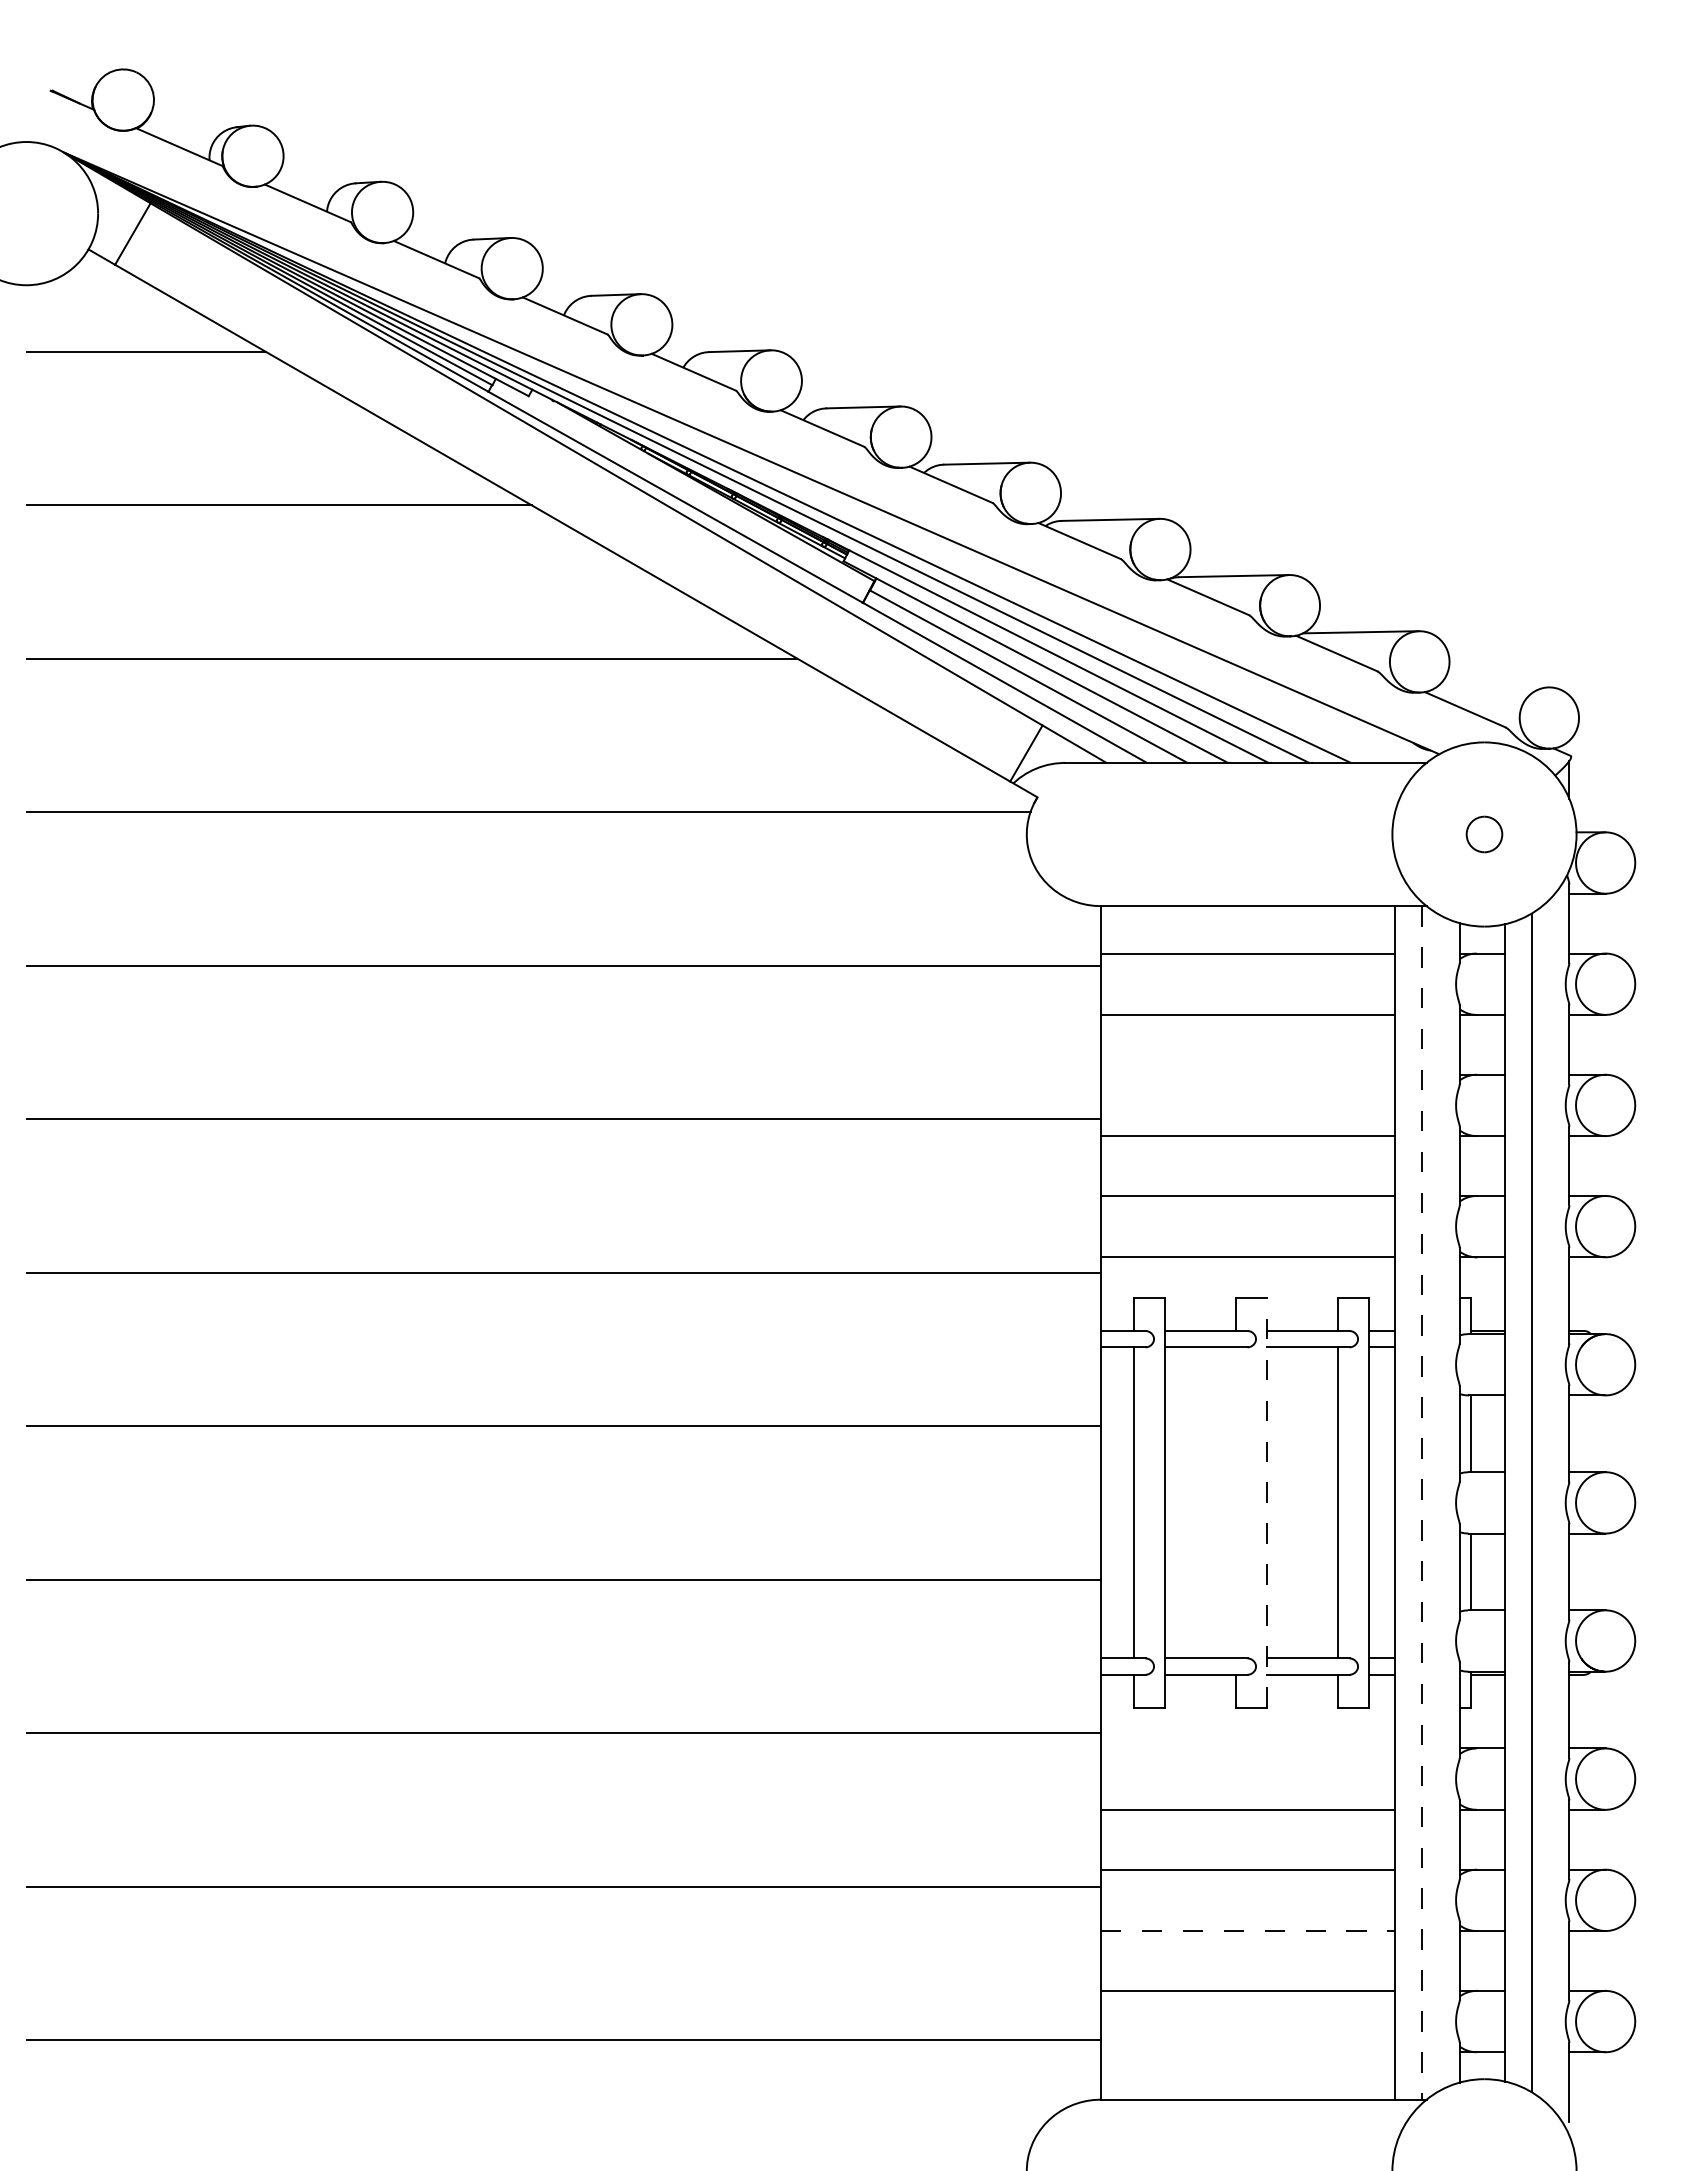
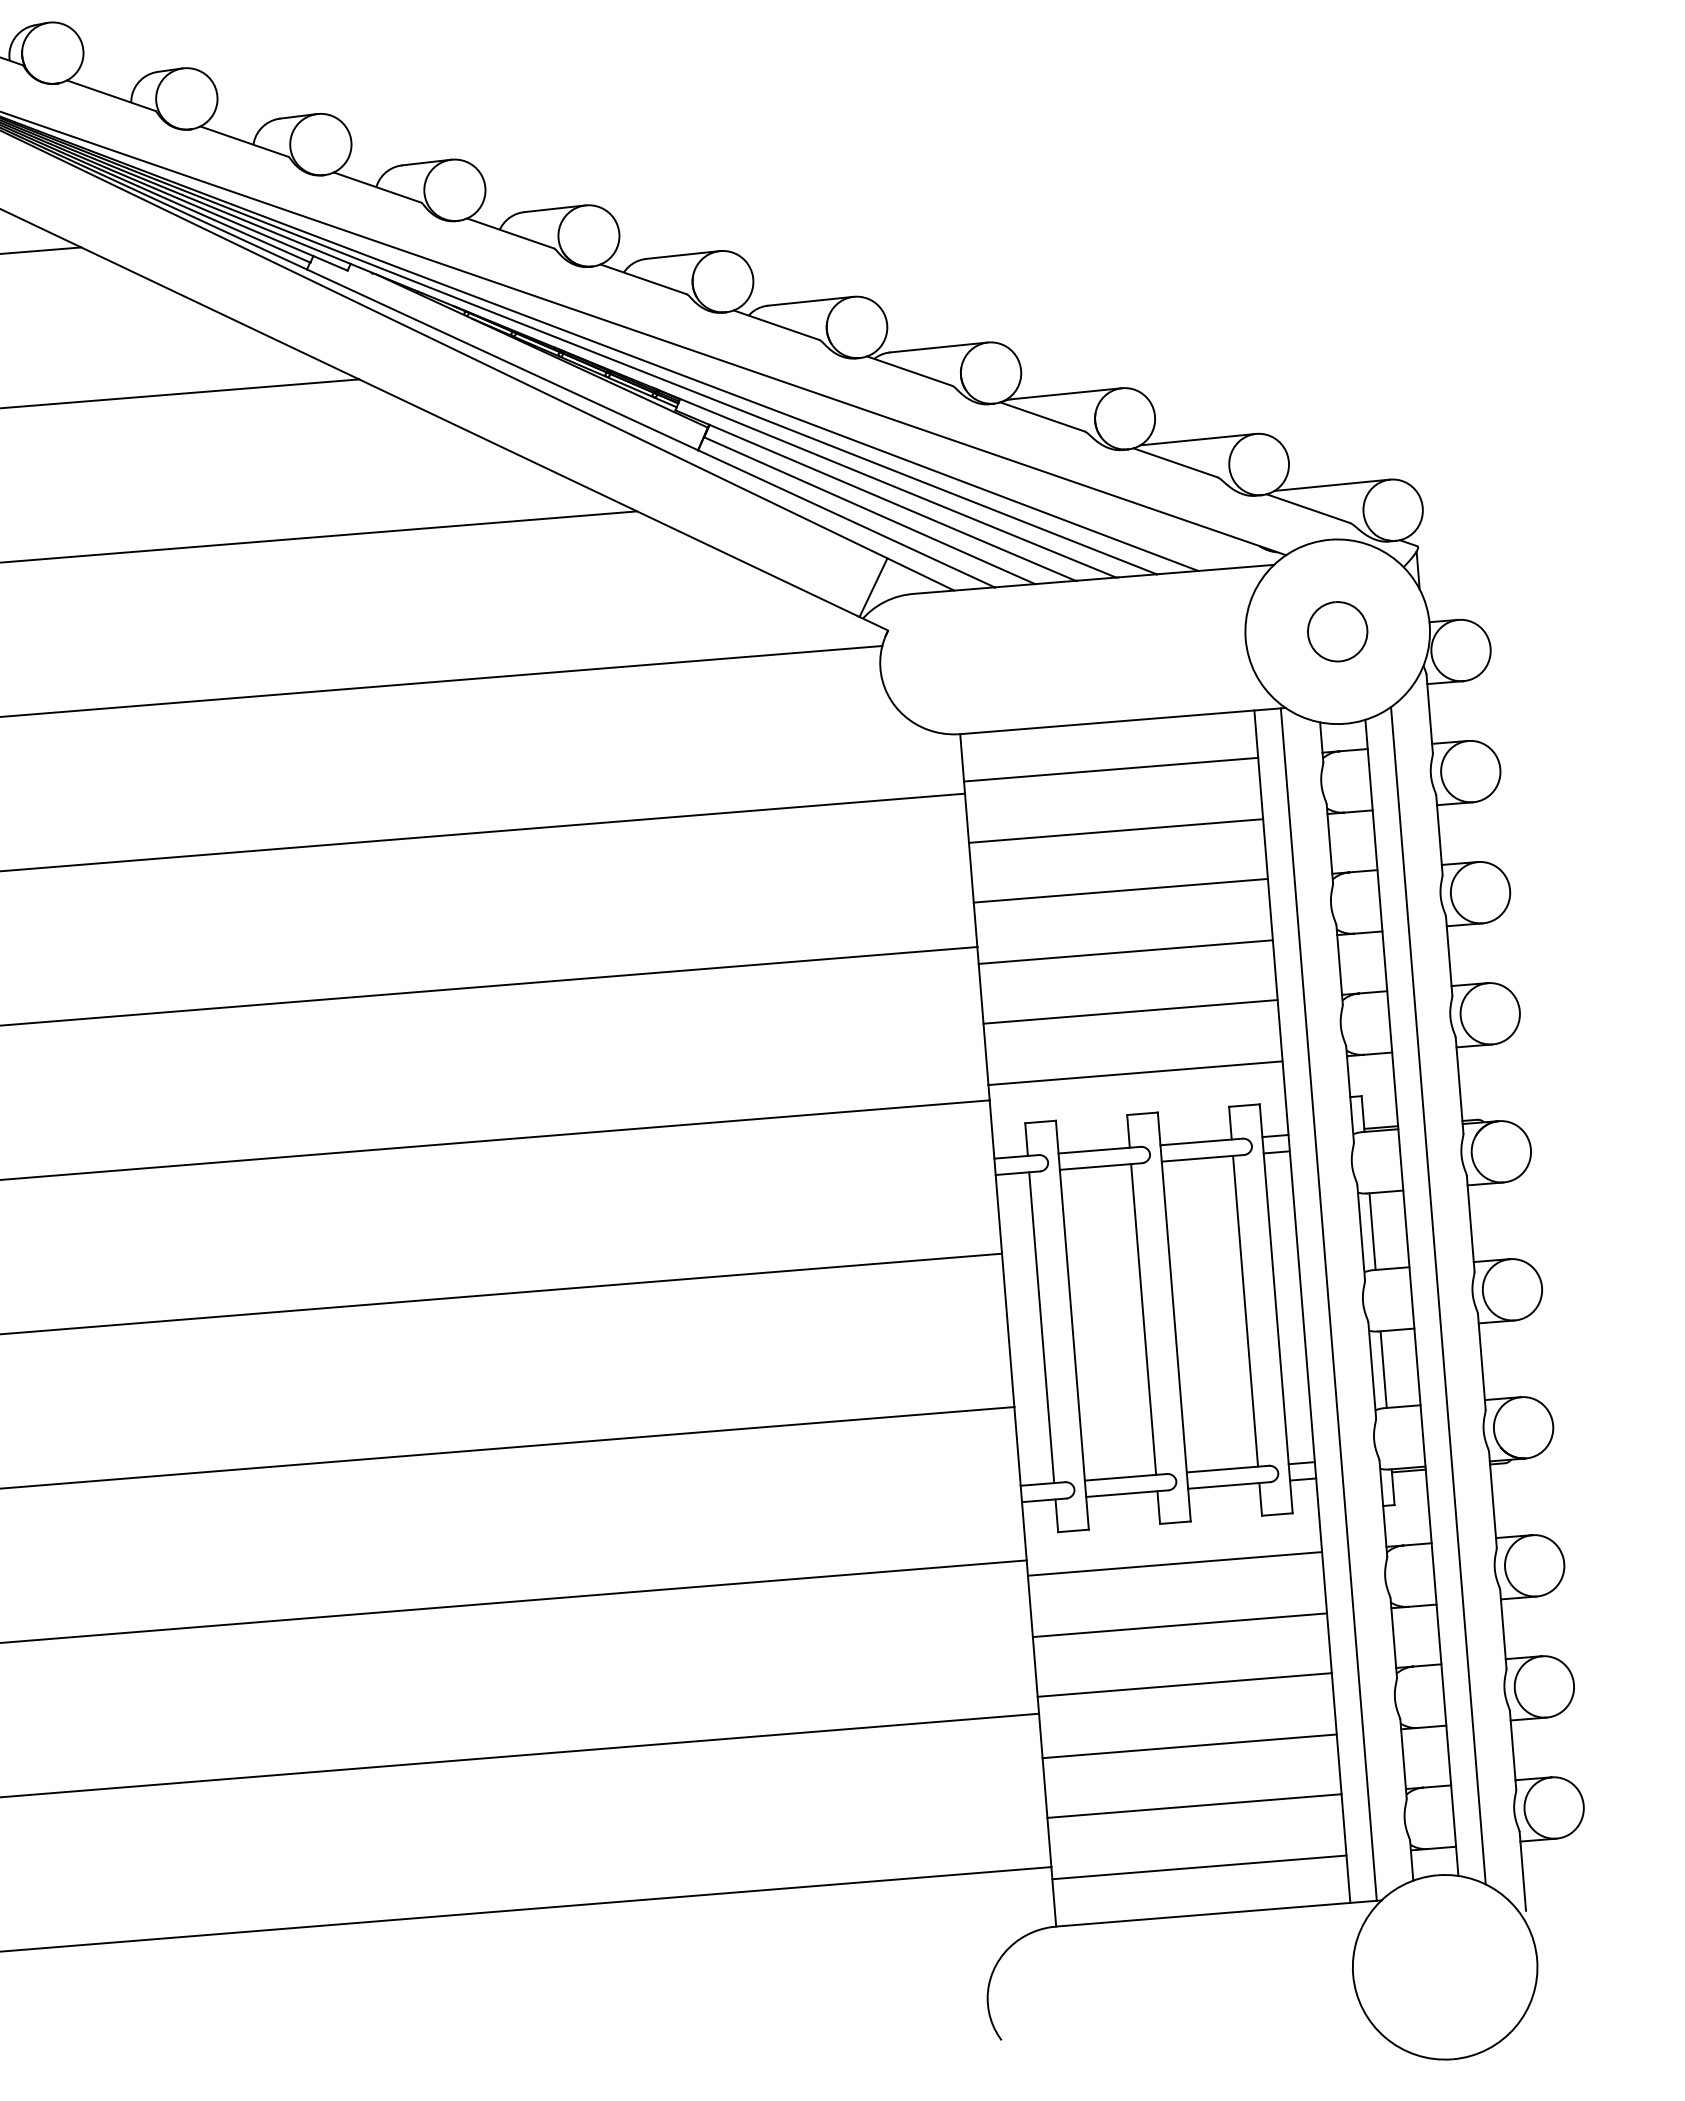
line: (1490, 688) -> (1331, 485), added
part: (1484, 834) -> (1337, 631), size x1.67
line: (1247, 1074) -> (1120, 890), added
line: (1236, 1502) -> (1143, 1319), added
line: (1267, 1502) -> (1174, 1316), dashed -> solid
line: (1421, 1502) -> (1328, 1304), dashed -> solid
line: (1247, 1748) -> (1174, 1563), added
line: (1248, 1931) -> (1190, 1746), dashed -> solid
line: (1247, 2052) -> (1198, 1867), added

